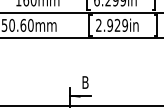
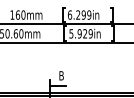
text: (98, 24) -> (71, 33), 2.929in -> 5.929in

